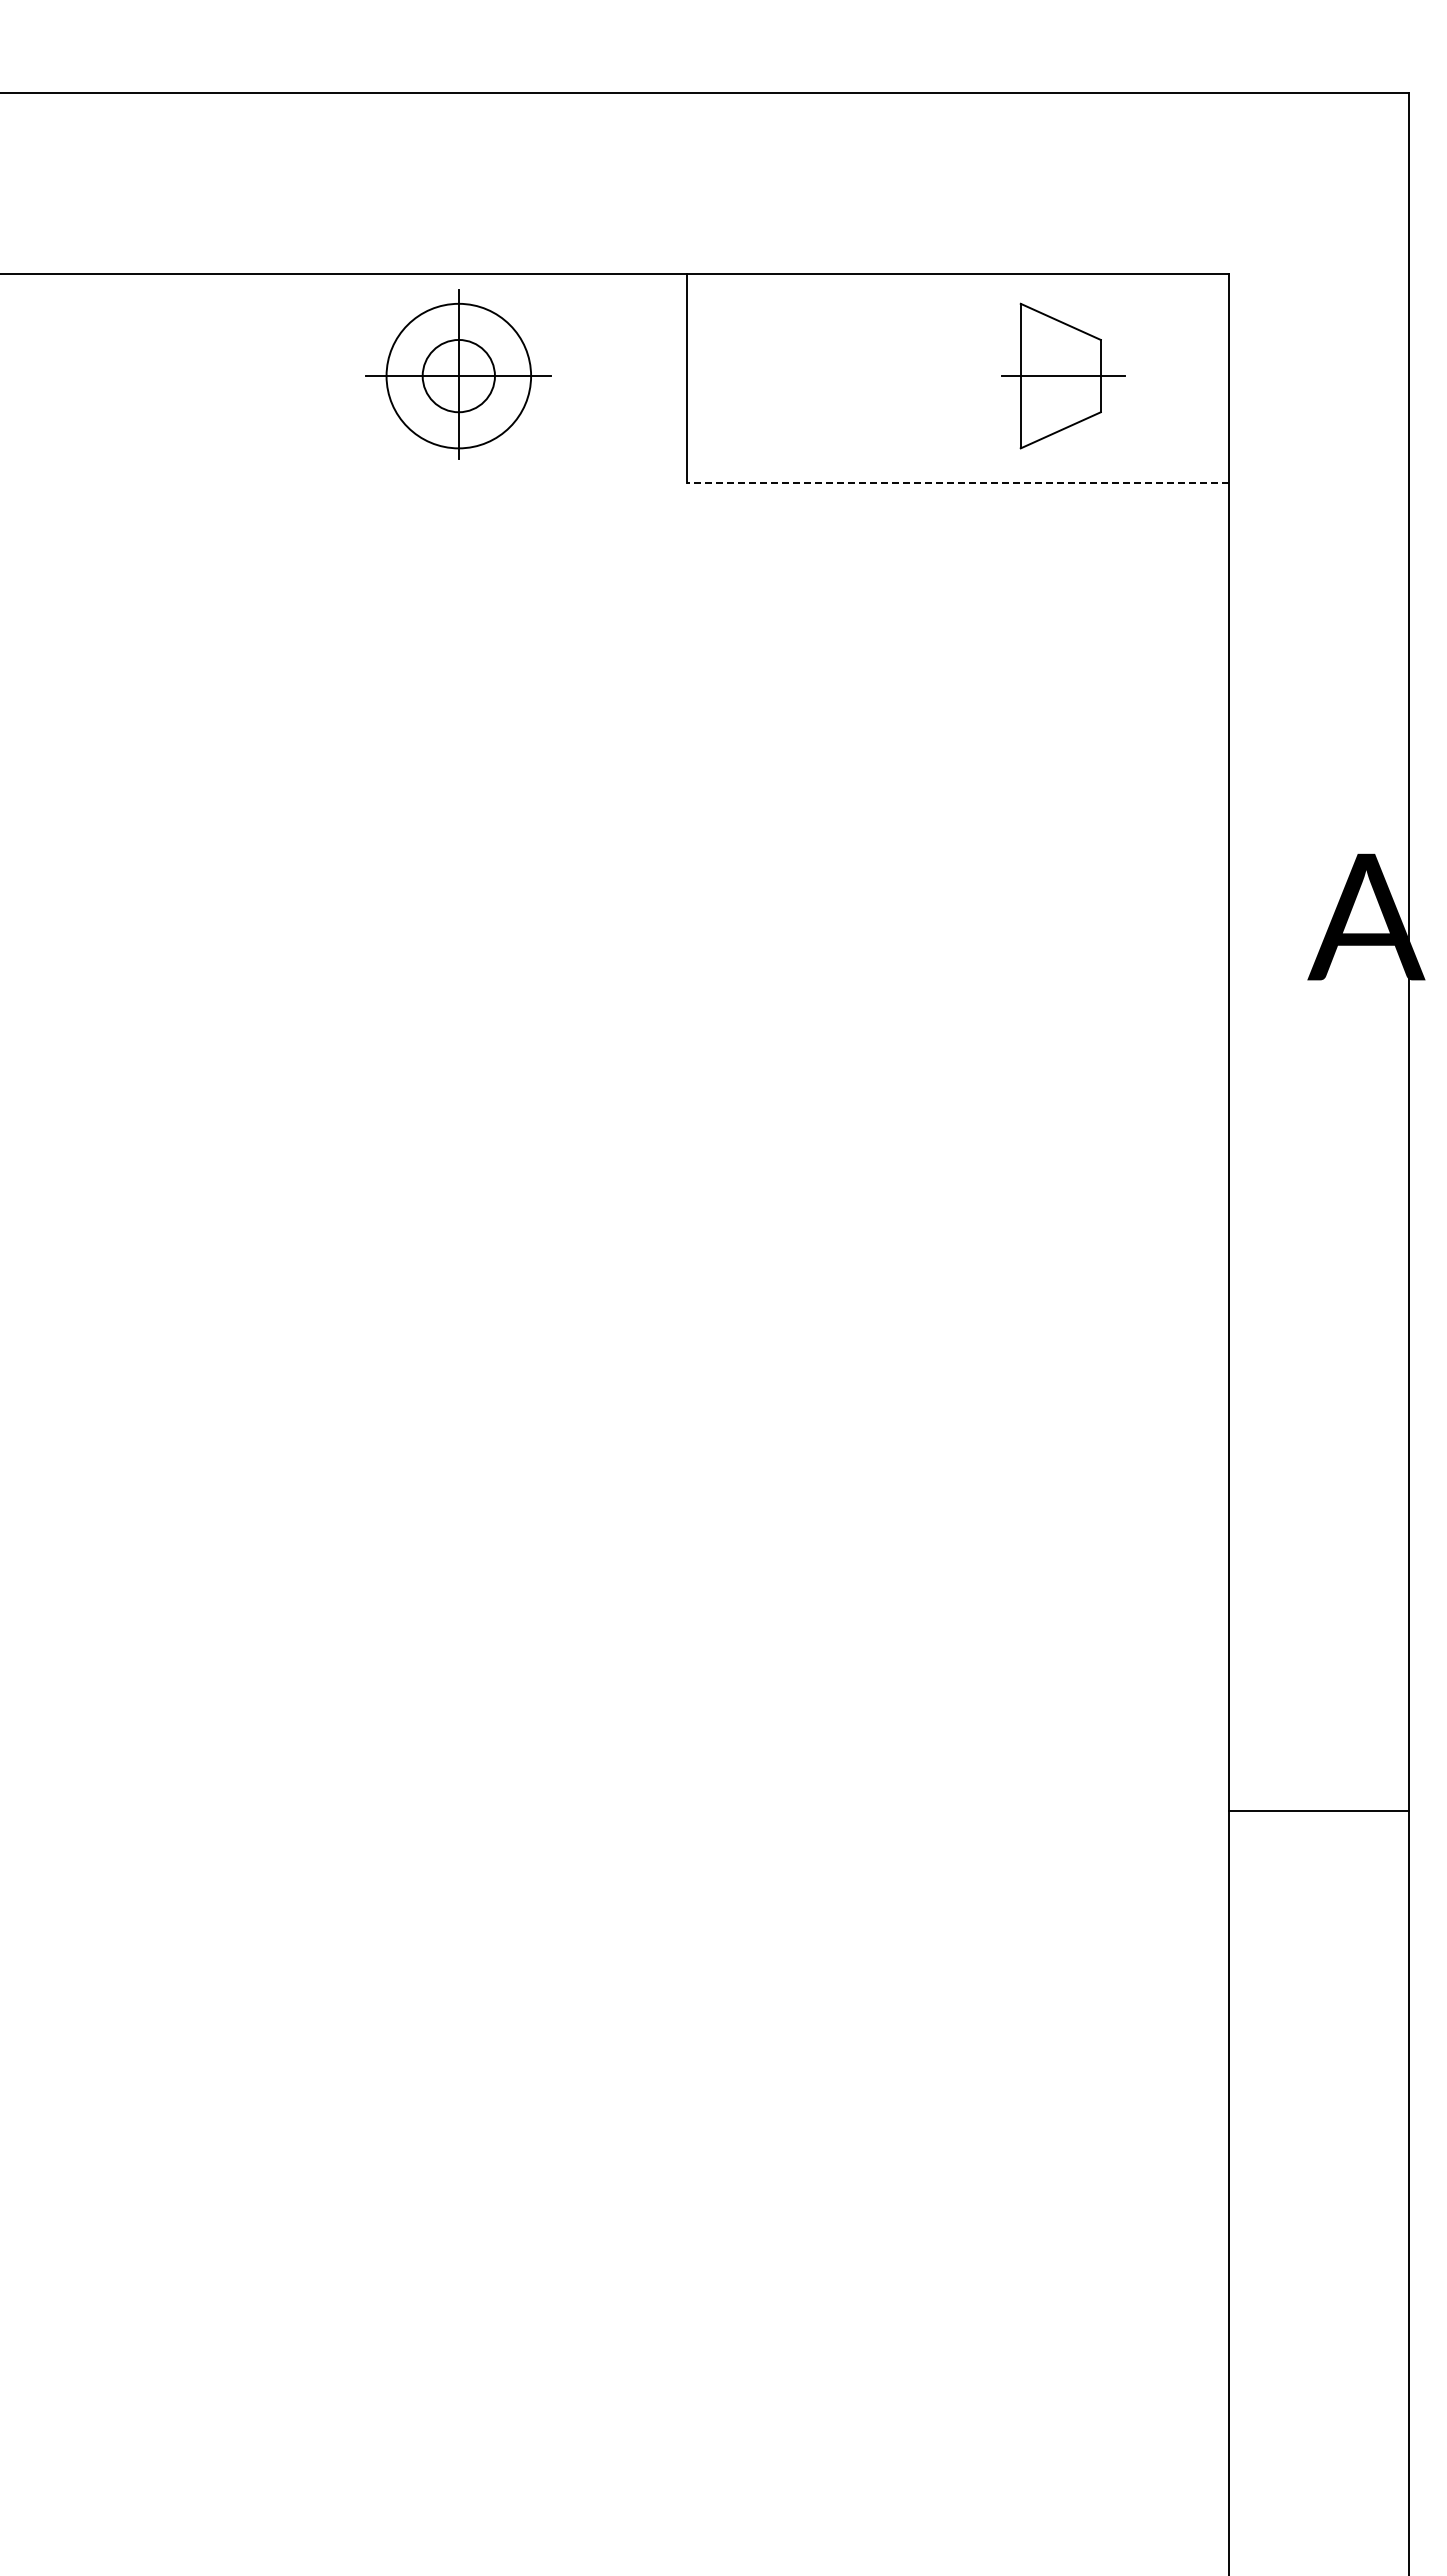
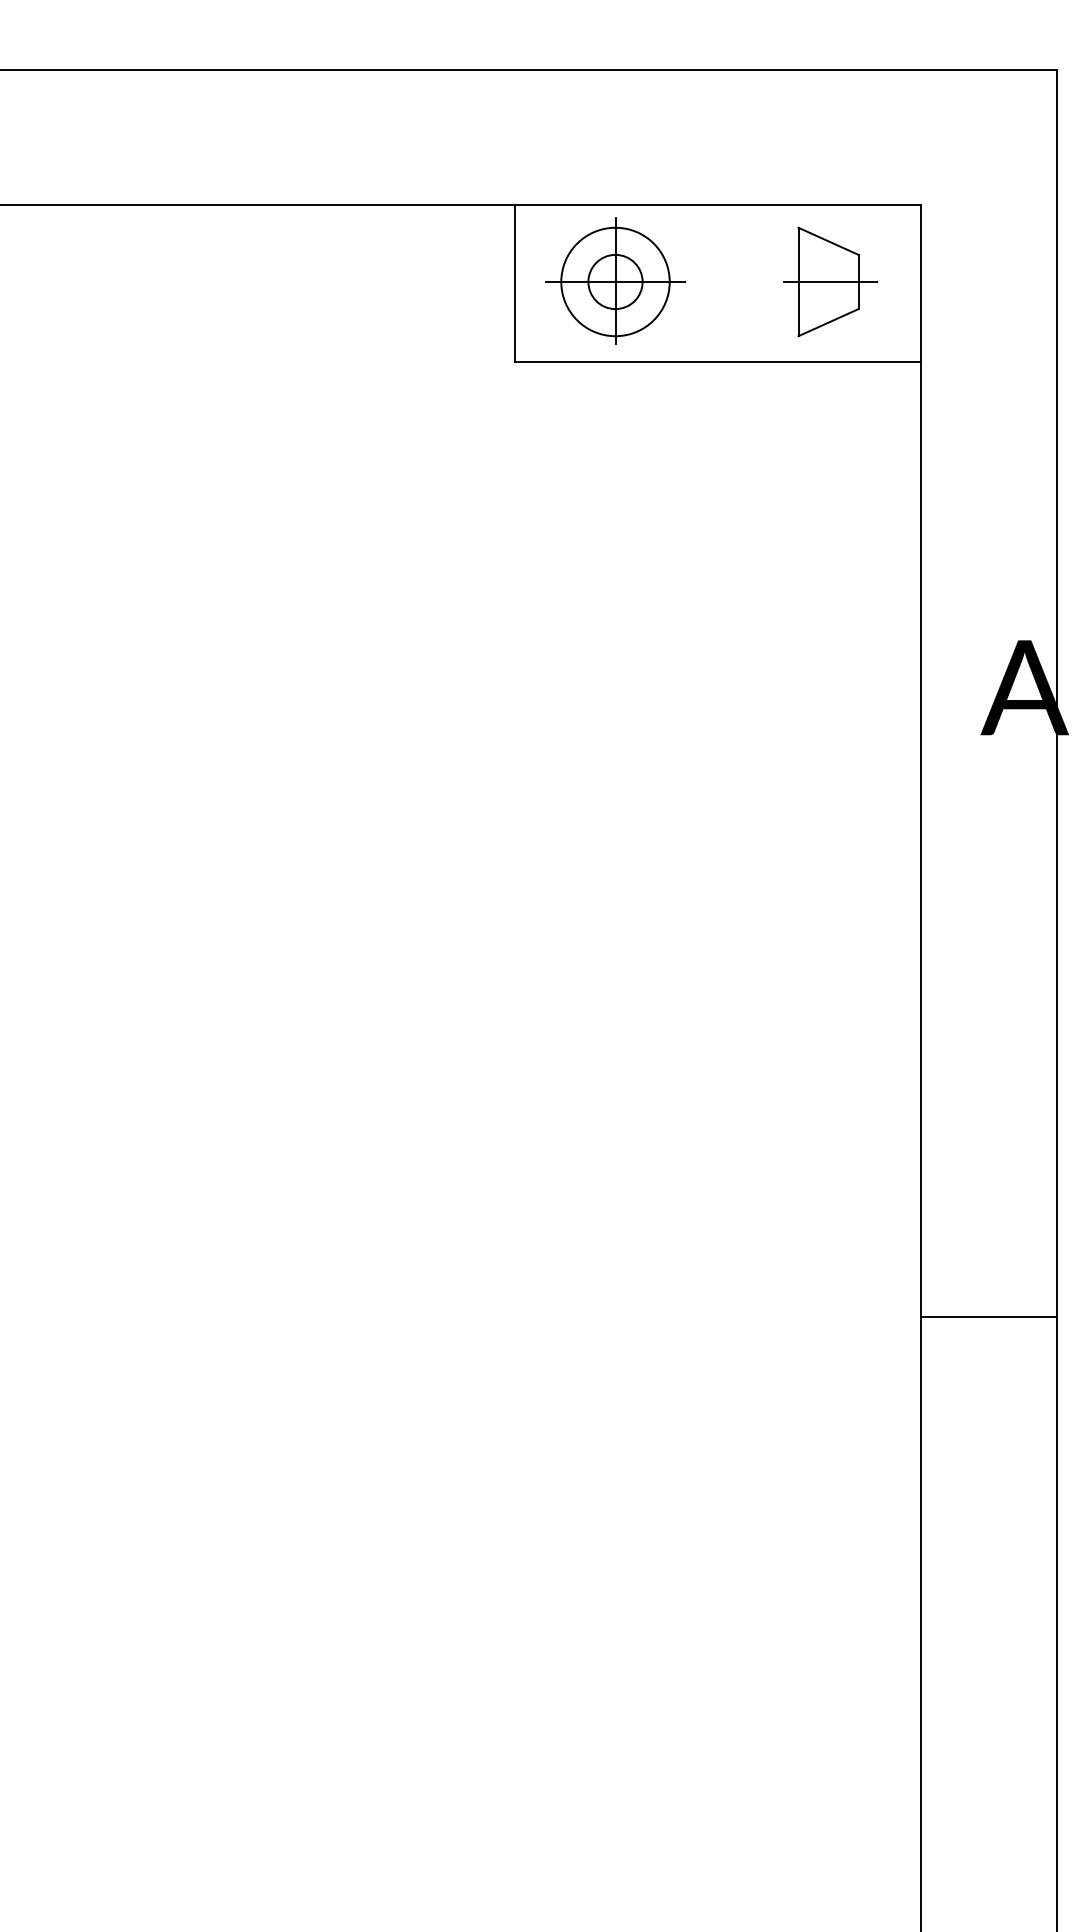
part: (458, 374) -> (615, 280), moved
part: (1063, 375) -> (830, 281), moved
line: (957, 482) -> (718, 361), dashed -> solid
line: (1318, 1810) -> (988, 1316), moved

